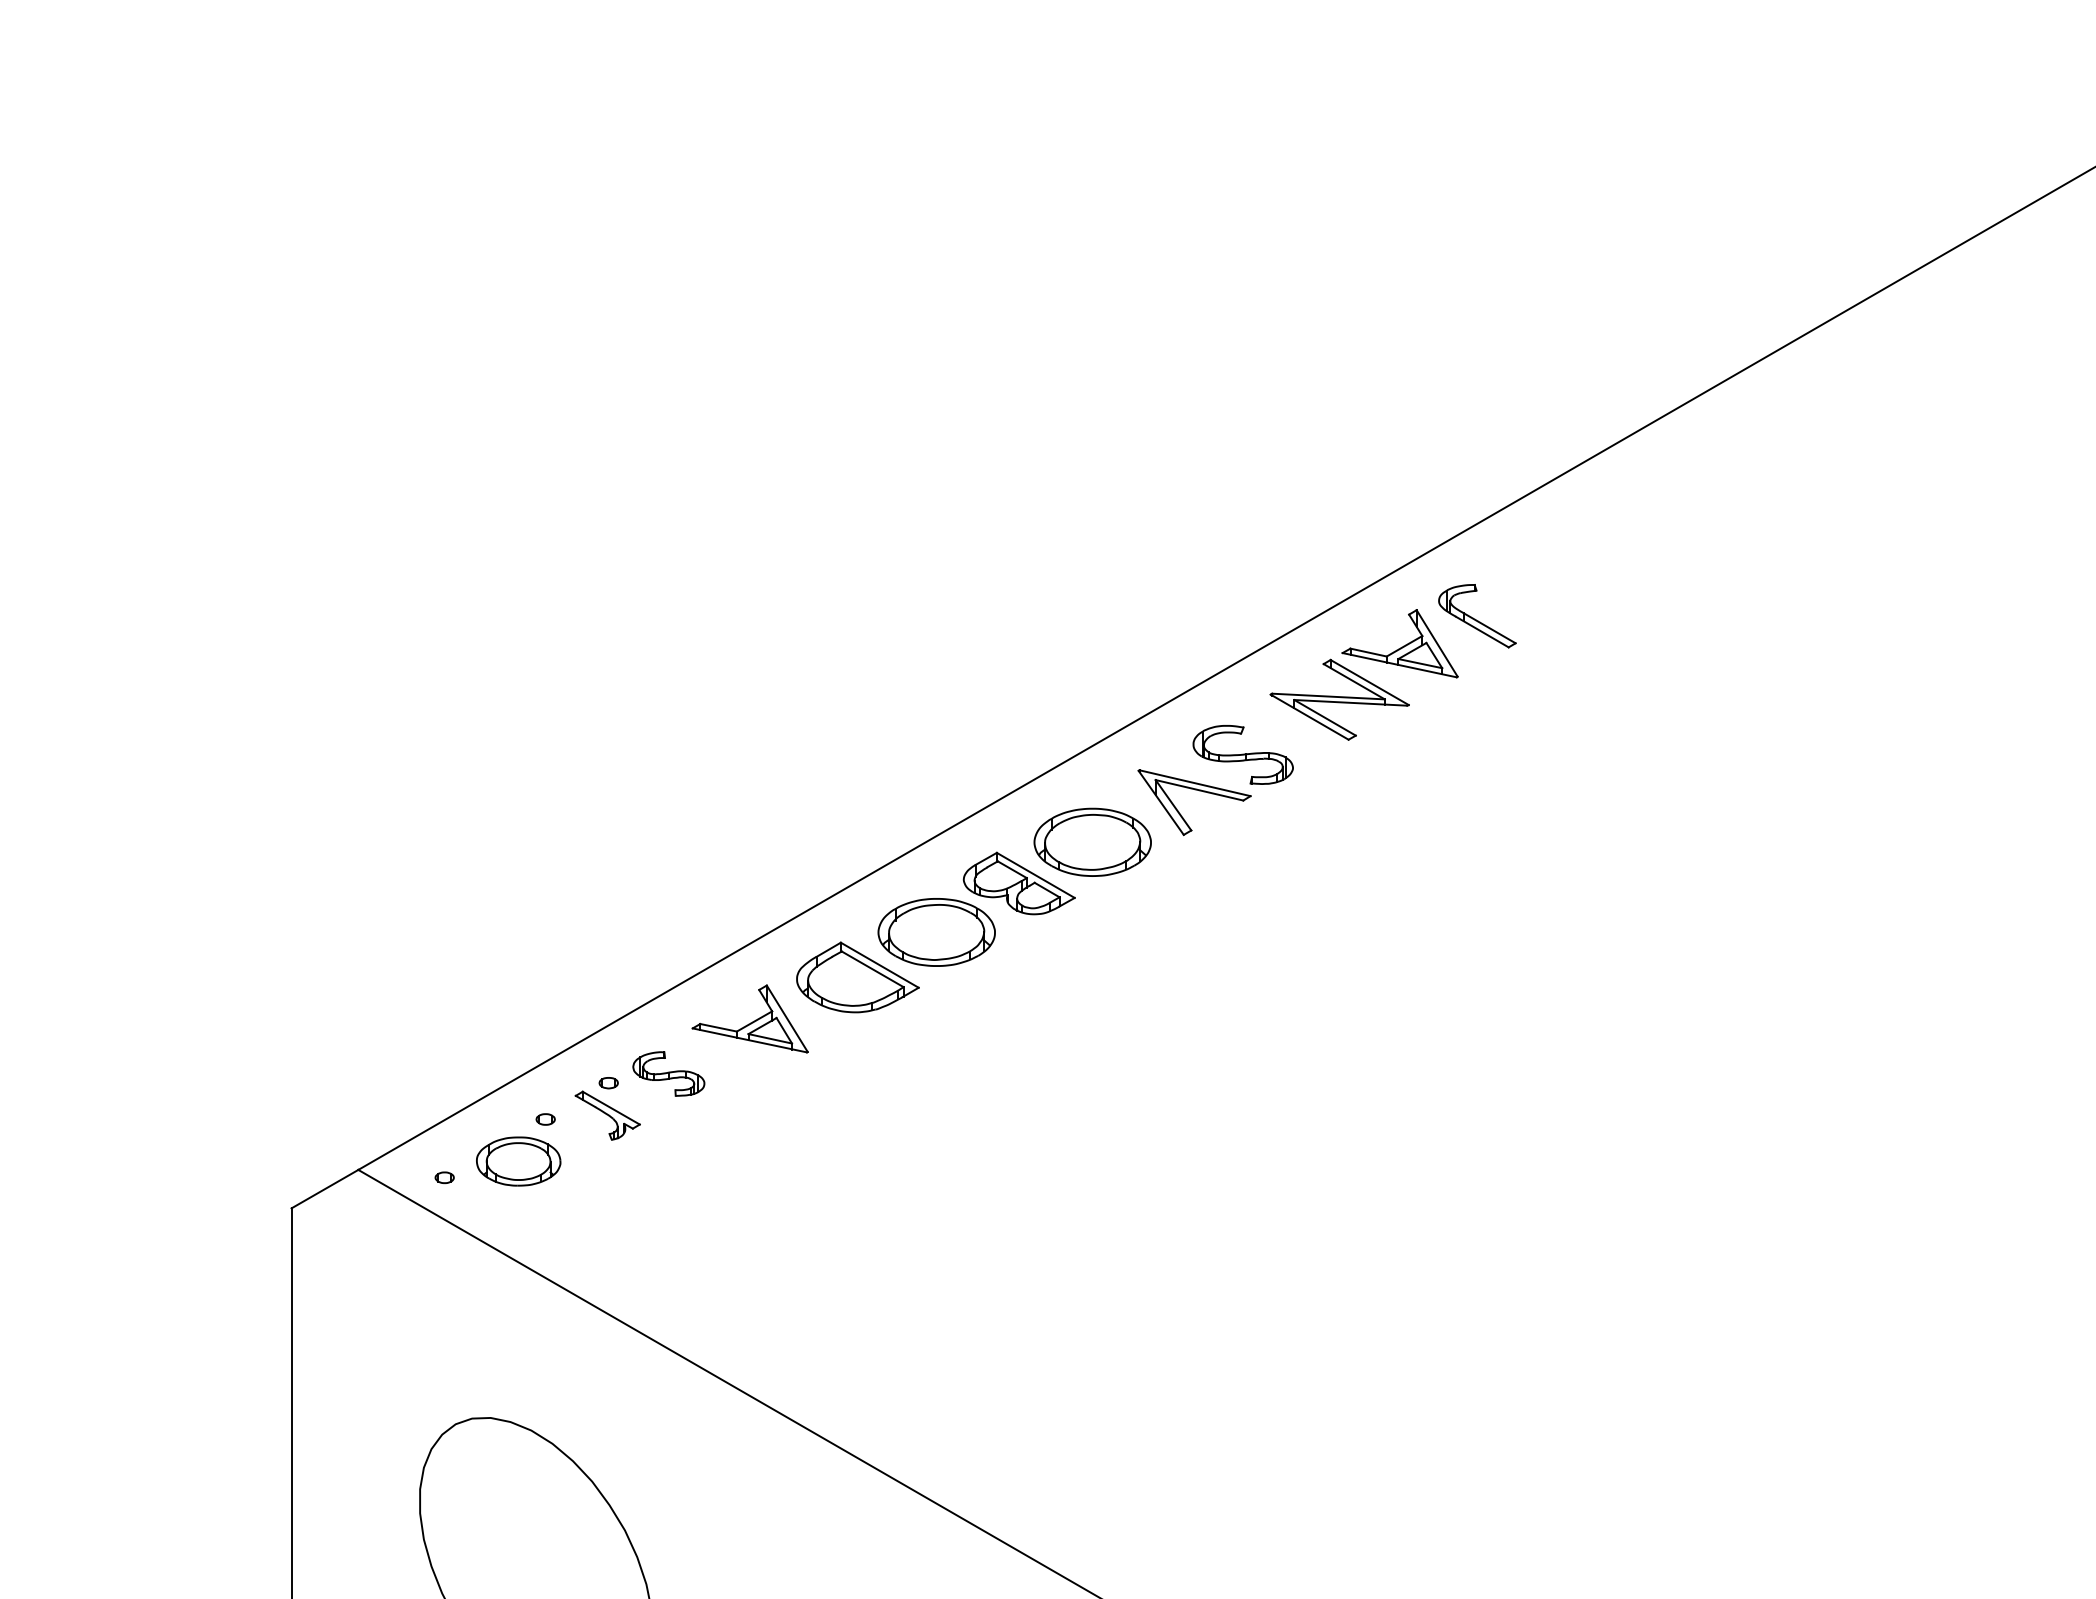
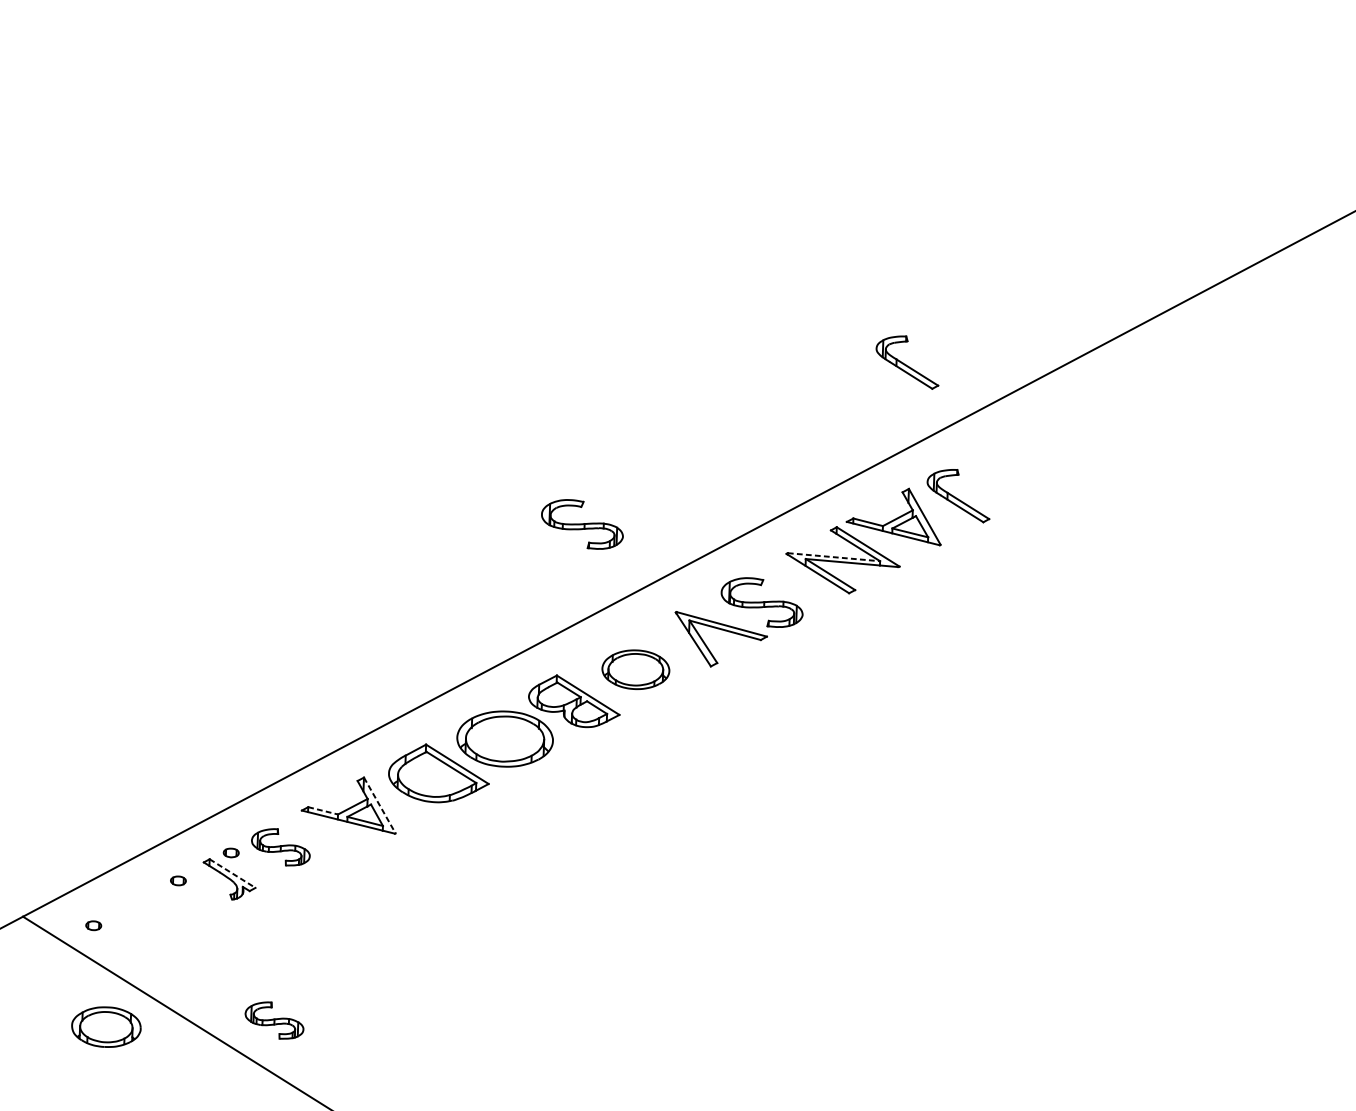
part: (1409, 456) -> (907, 362), added
part: (1020, 667) -> (581, 524), added
line: (1329, 696) -> (834, 557), solid -> dashed
part: (1092, 841) -> (635, 669), size x0.7
line: (787, 1019) -> (379, 806), solid -> dashed
line: (718, 1027) -> (323, 810), solid -> dashed
line: (611, 1108) -> (232, 873), solid -> dashed
part: (518, 1161) -> (106, 1027), moved
part: (668, 1284) -> (274, 1020), added

